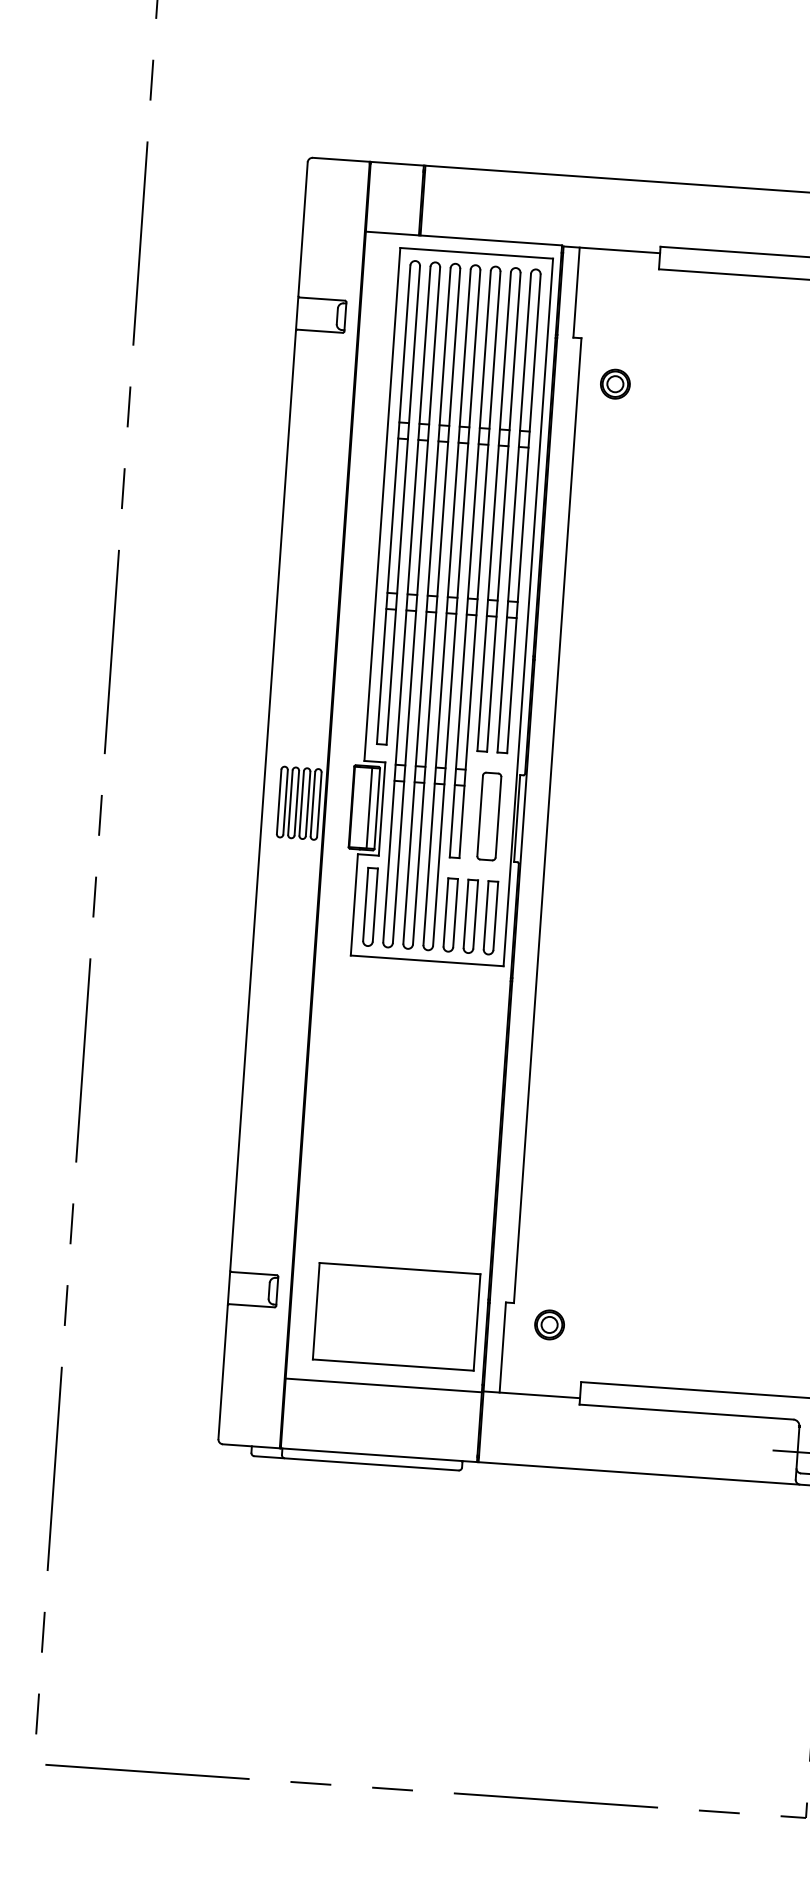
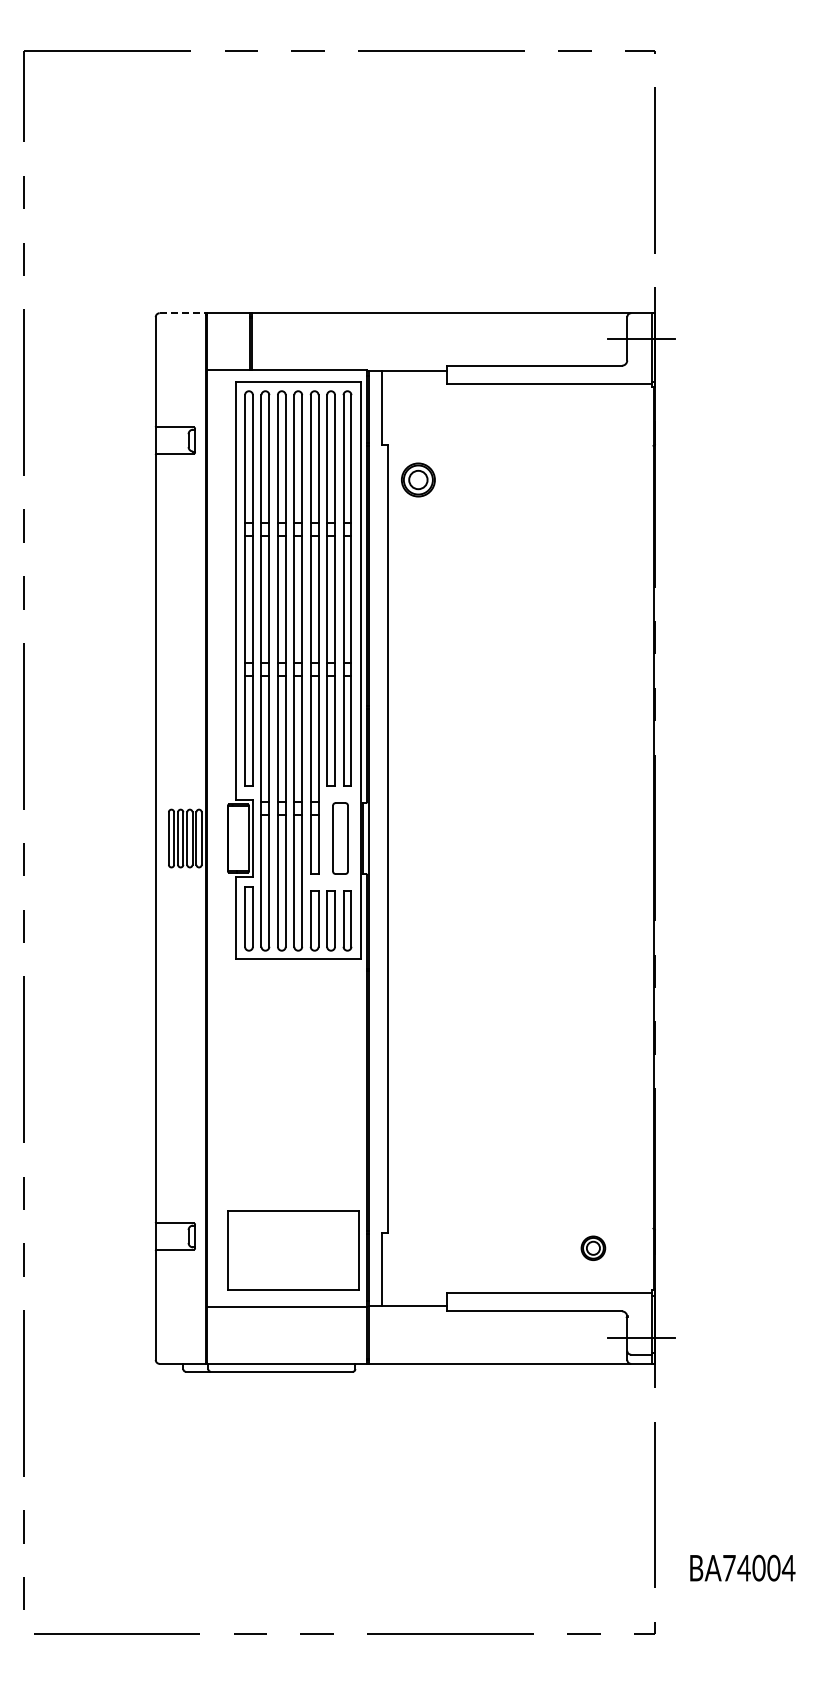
line: (342, 160) -> (183, 313), solid -> dashed
part: (615, 383) -> (418, 479), size x1.4
line: (369, 808) -> (242, 838), removed
part: (549, 1323) -> (593, 1247), moved

